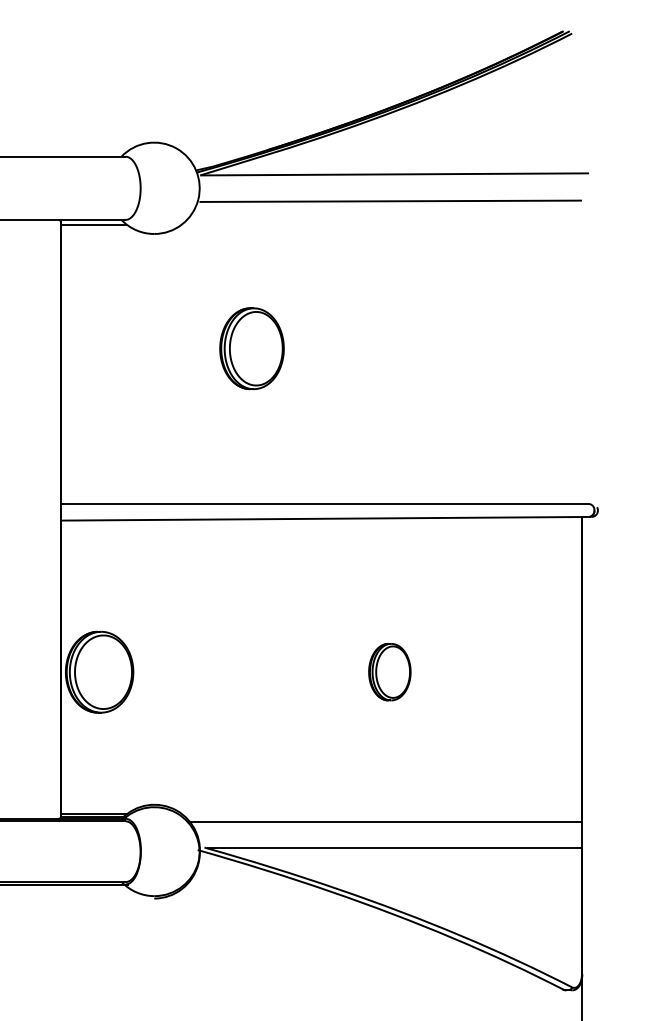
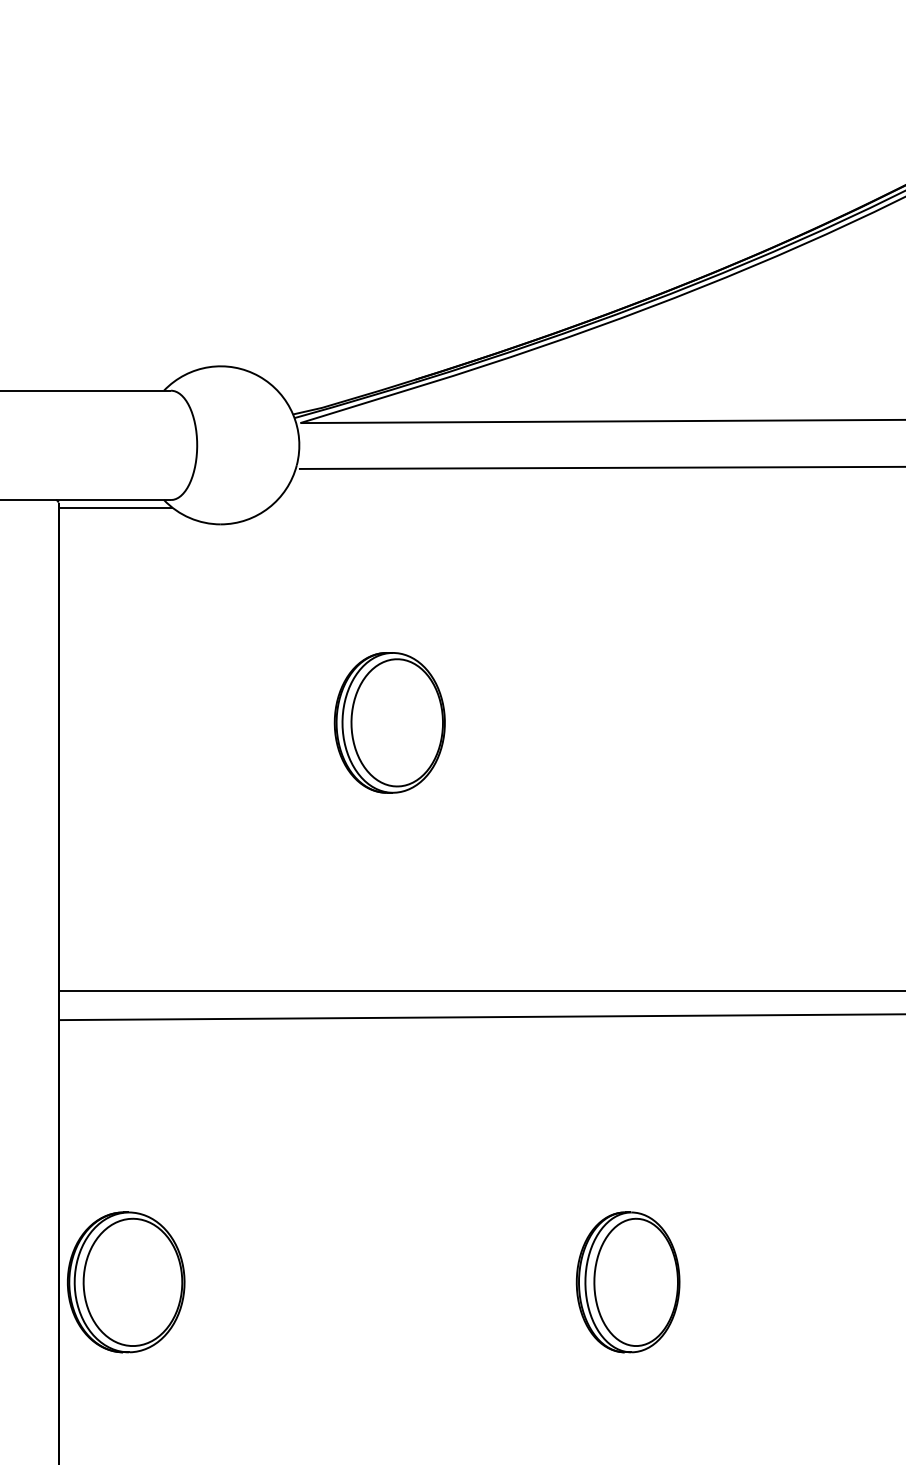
part: (389, 671) -> (627, 1281), size x1.43

